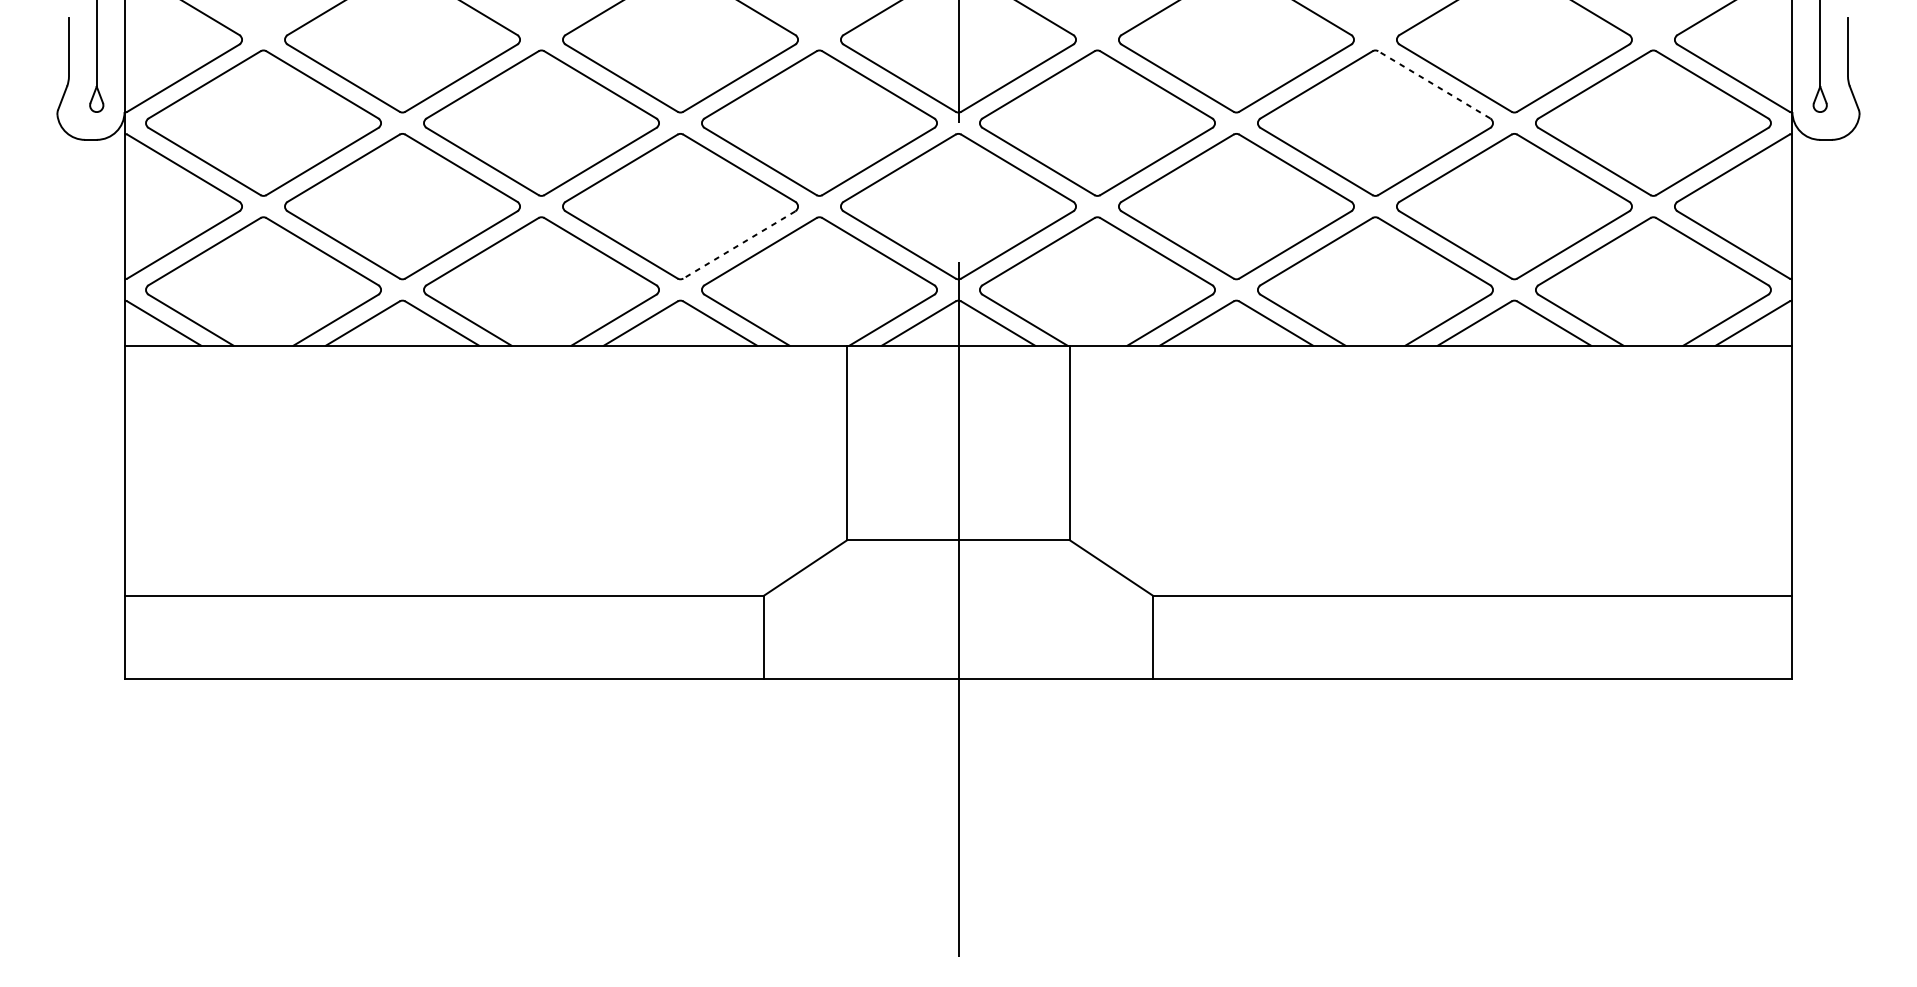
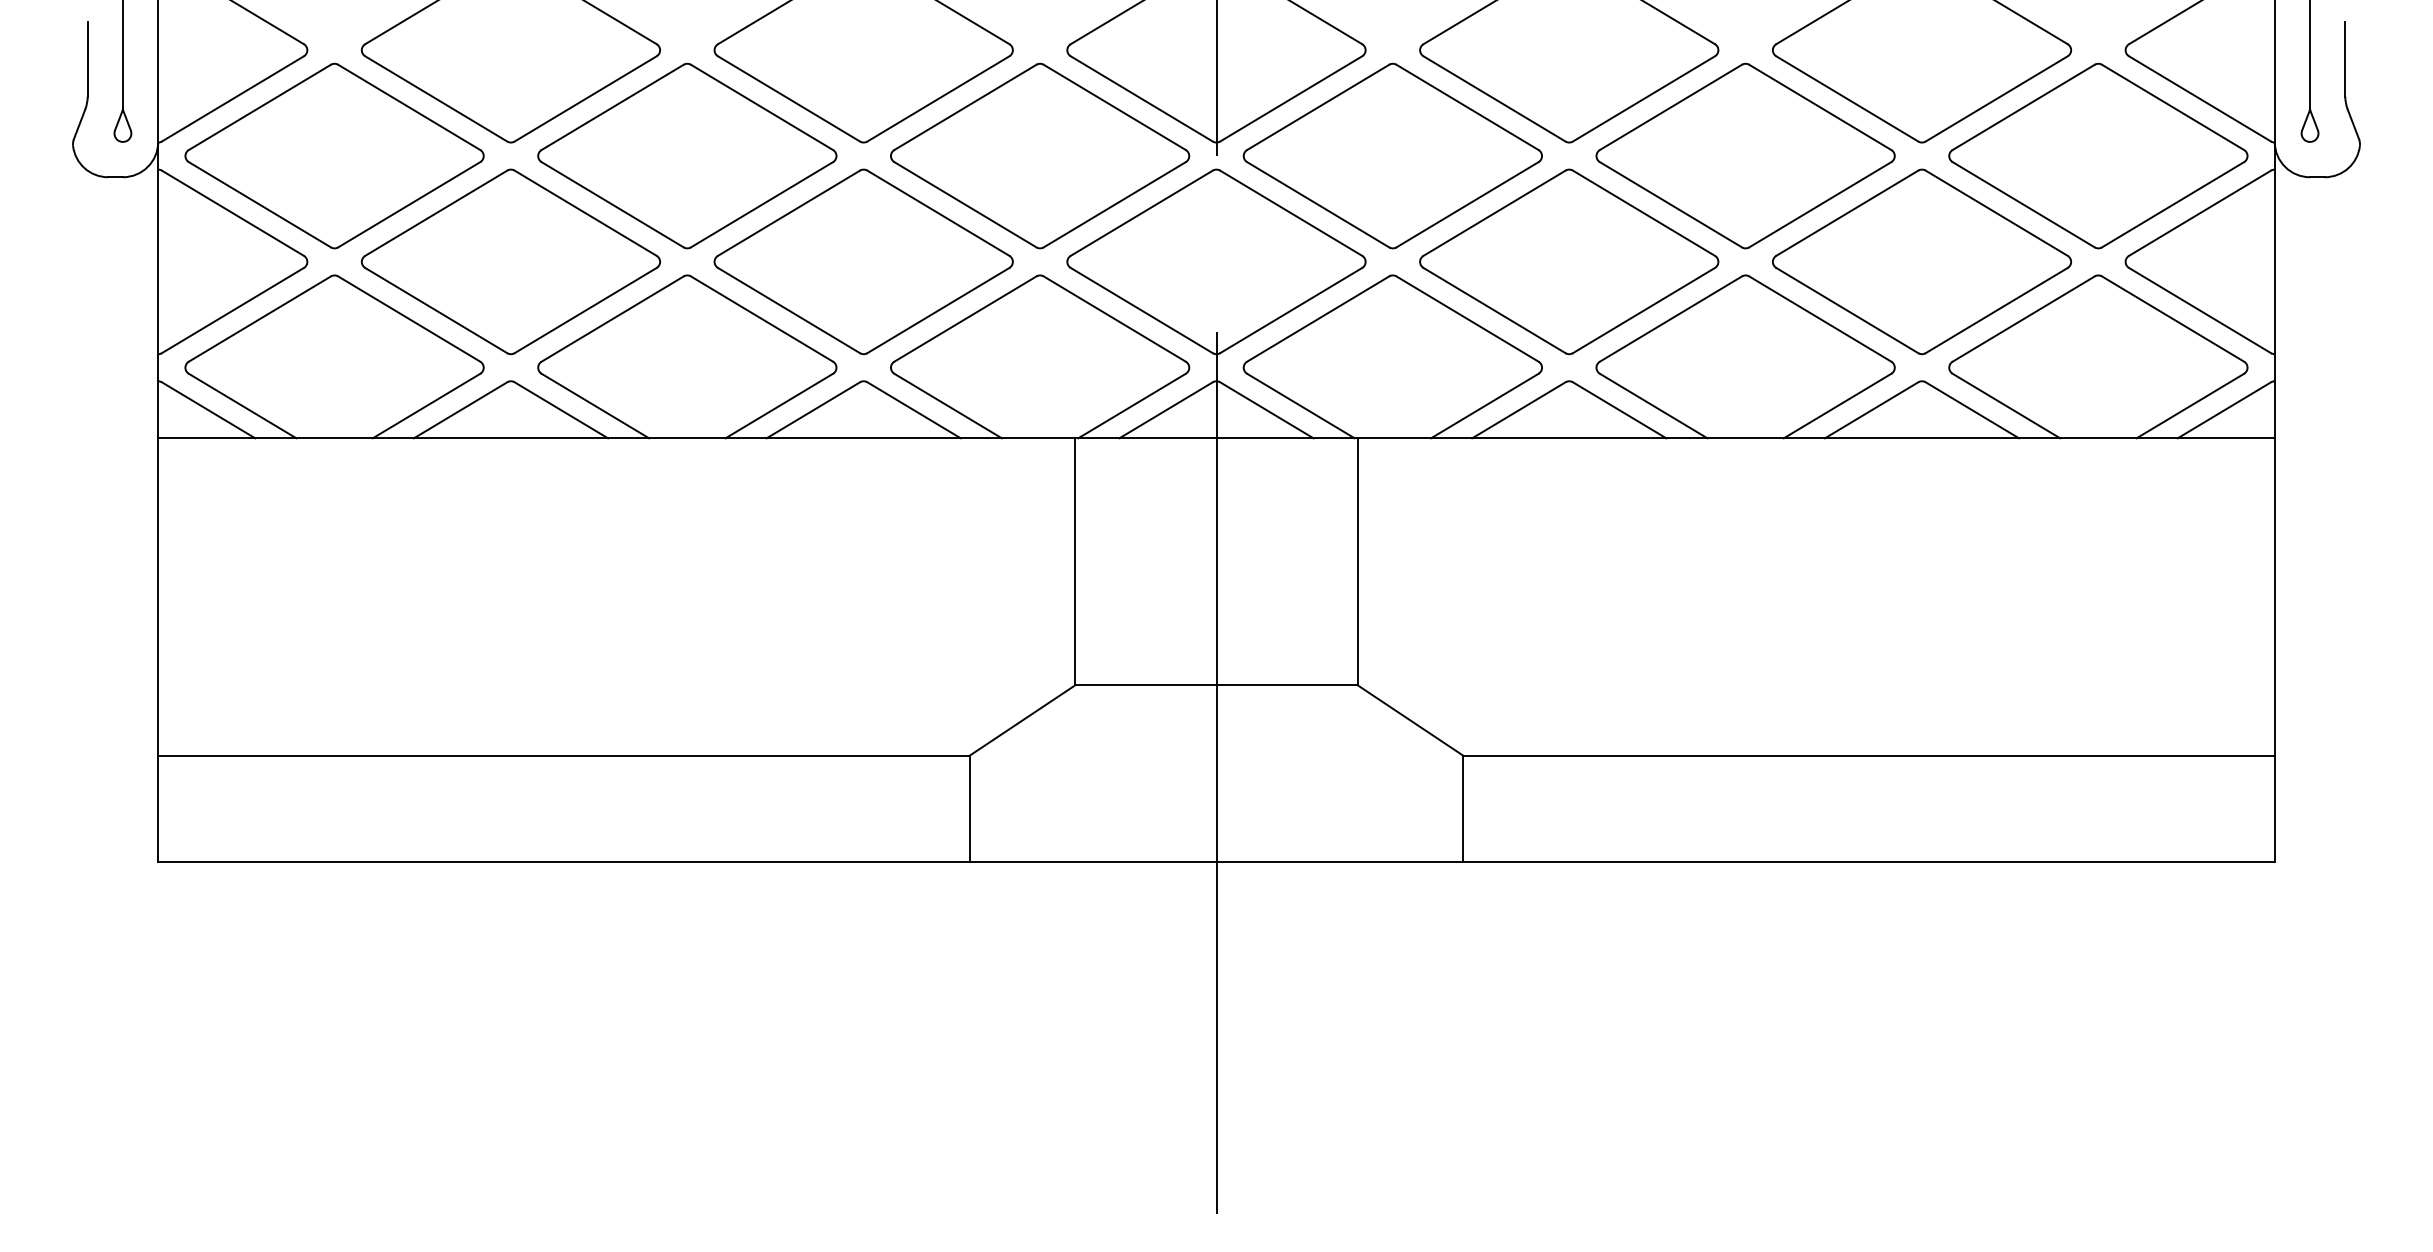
line: (1434, 84) -> (1820, 107), dashed -> solid
line: (739, 244) -> (938, 310), dashed -> solid

